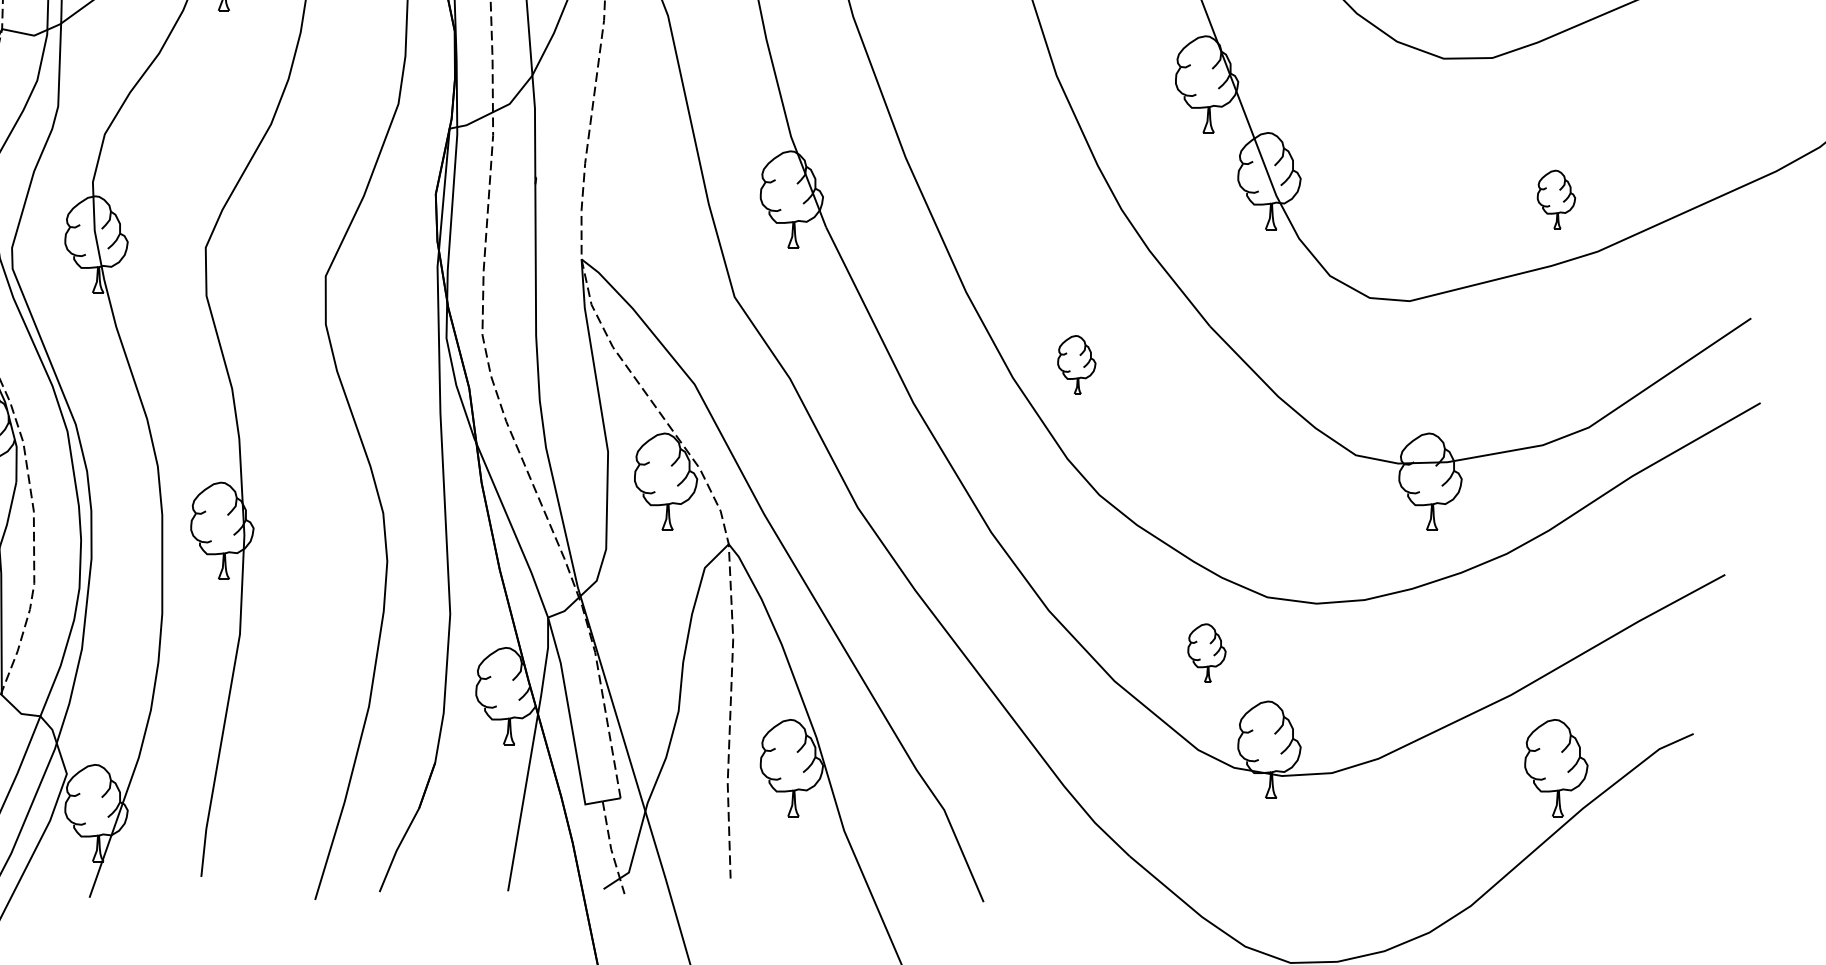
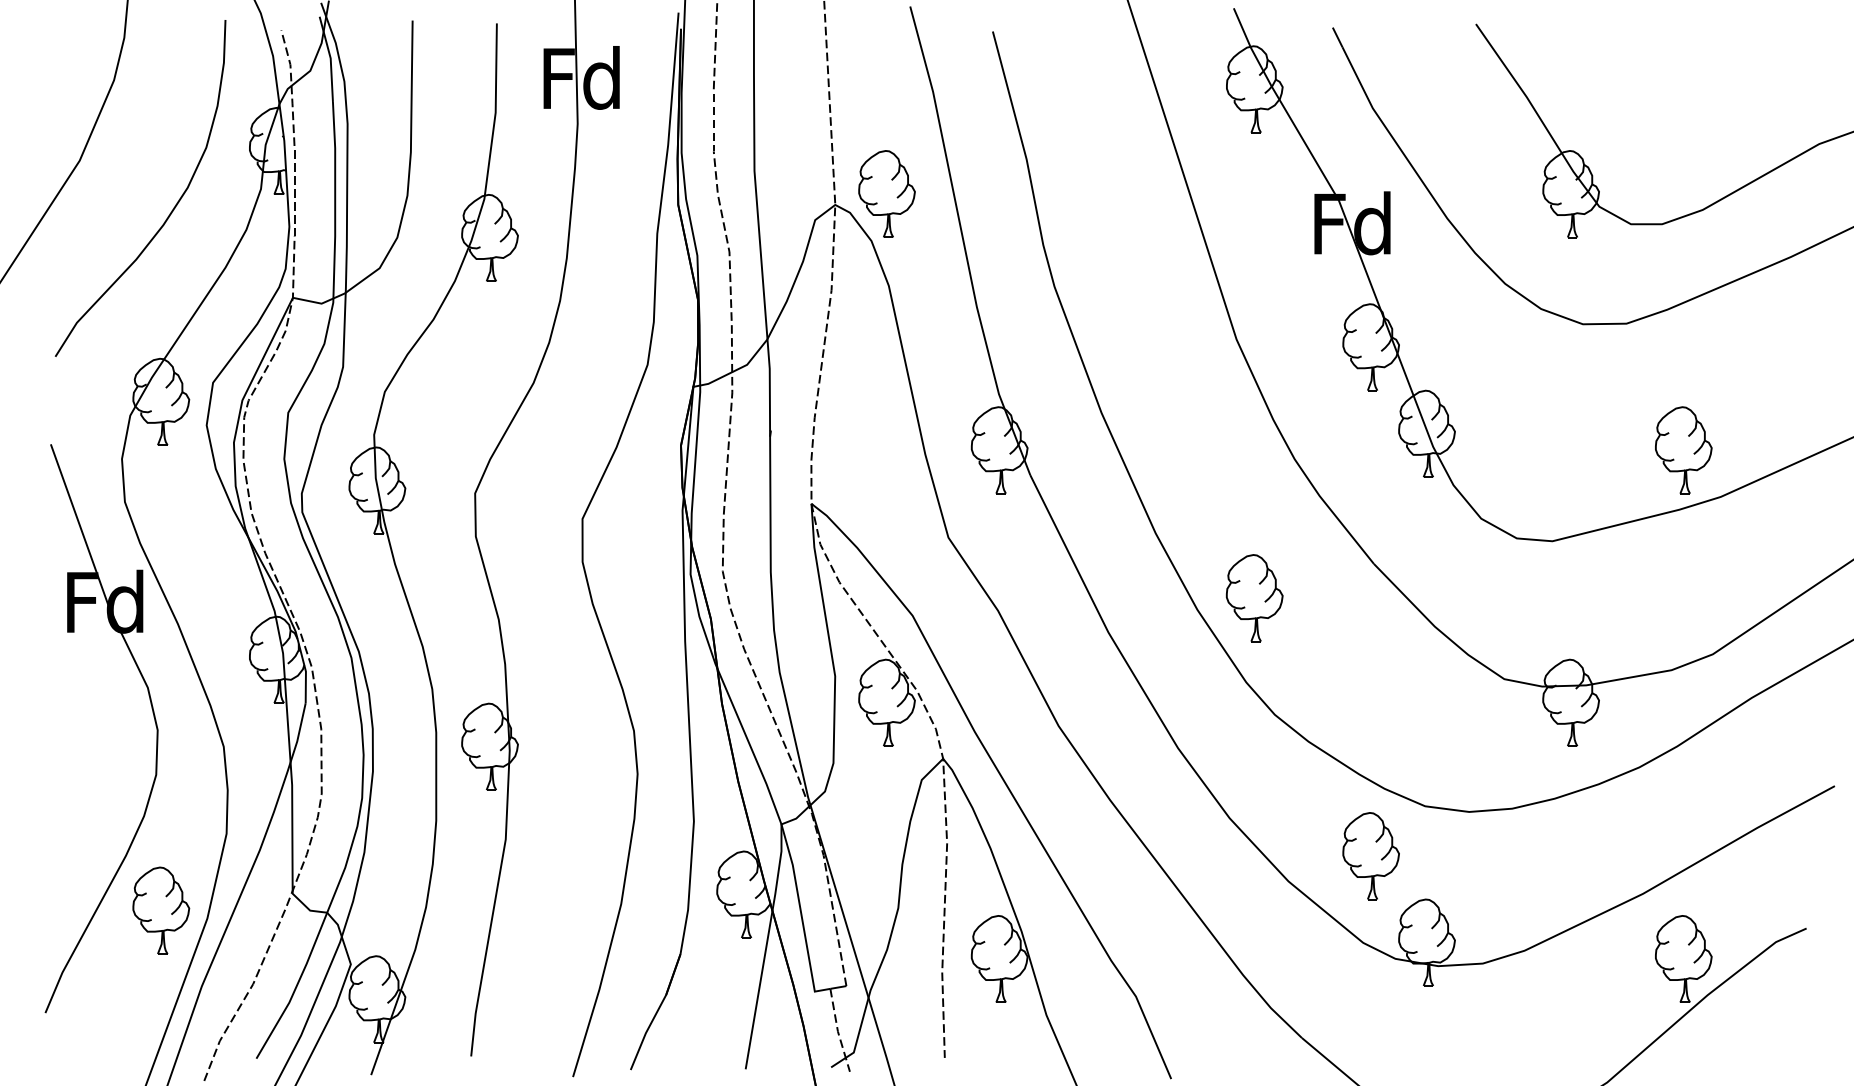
part: (1556, 199) -> (1683, 450), size x1.67
part: (1076, 365) -> (1254, 598), size x1.67
part: (1206, 653) -> (1370, 856), size x1.67

